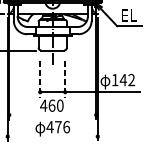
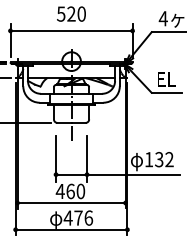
line: (40, 79) -> (56, 159), dashed -> solid
line: (65, 79) -> (87, 159), dashed -> solid
text: (122, 79) -> (158, 159), 142 -> 132
line: (52, 115) -> (71, 203), added
line: (52, 136) -> (71, 229), added

